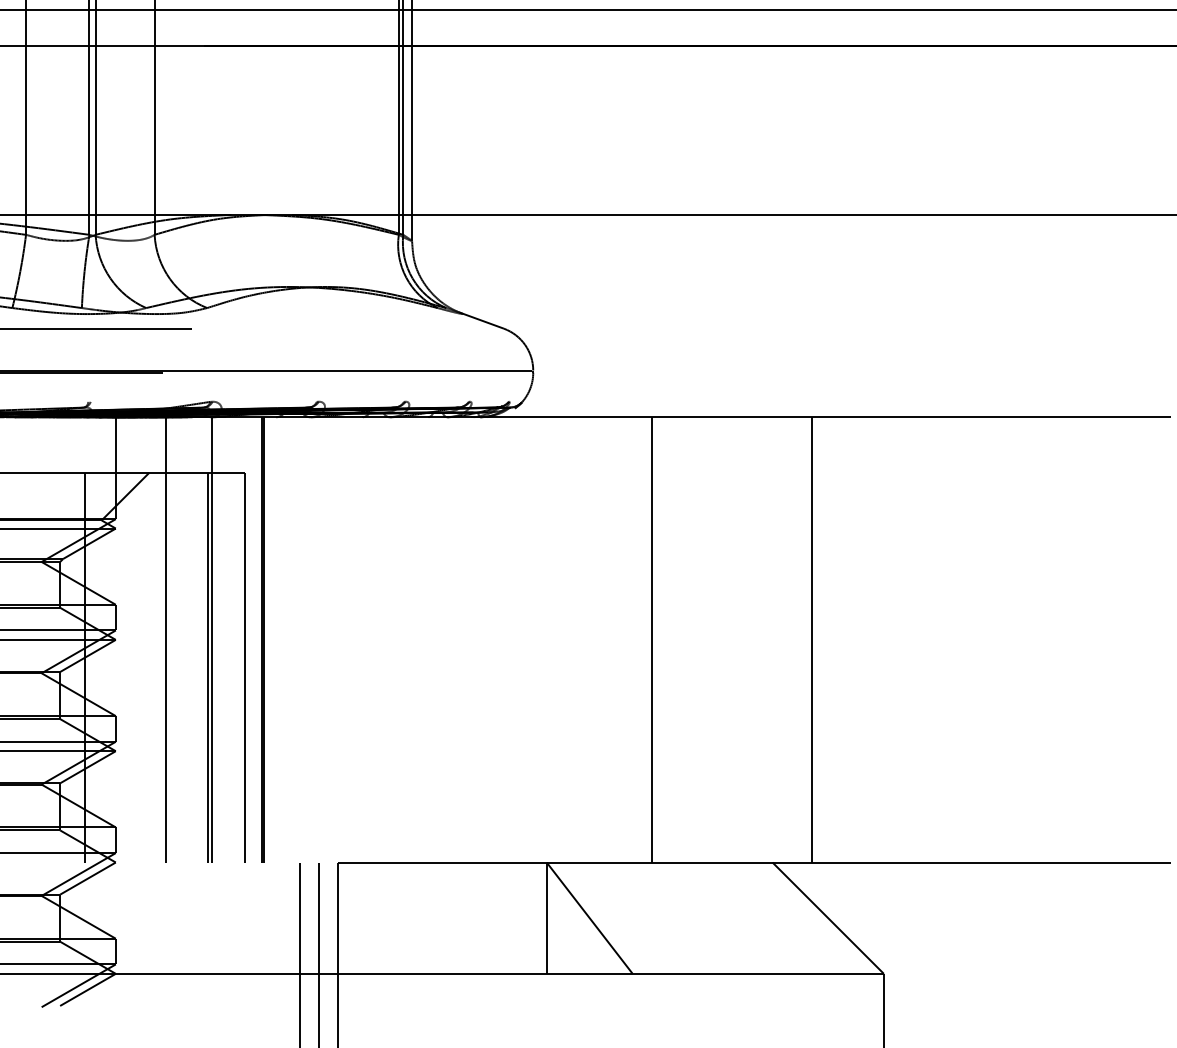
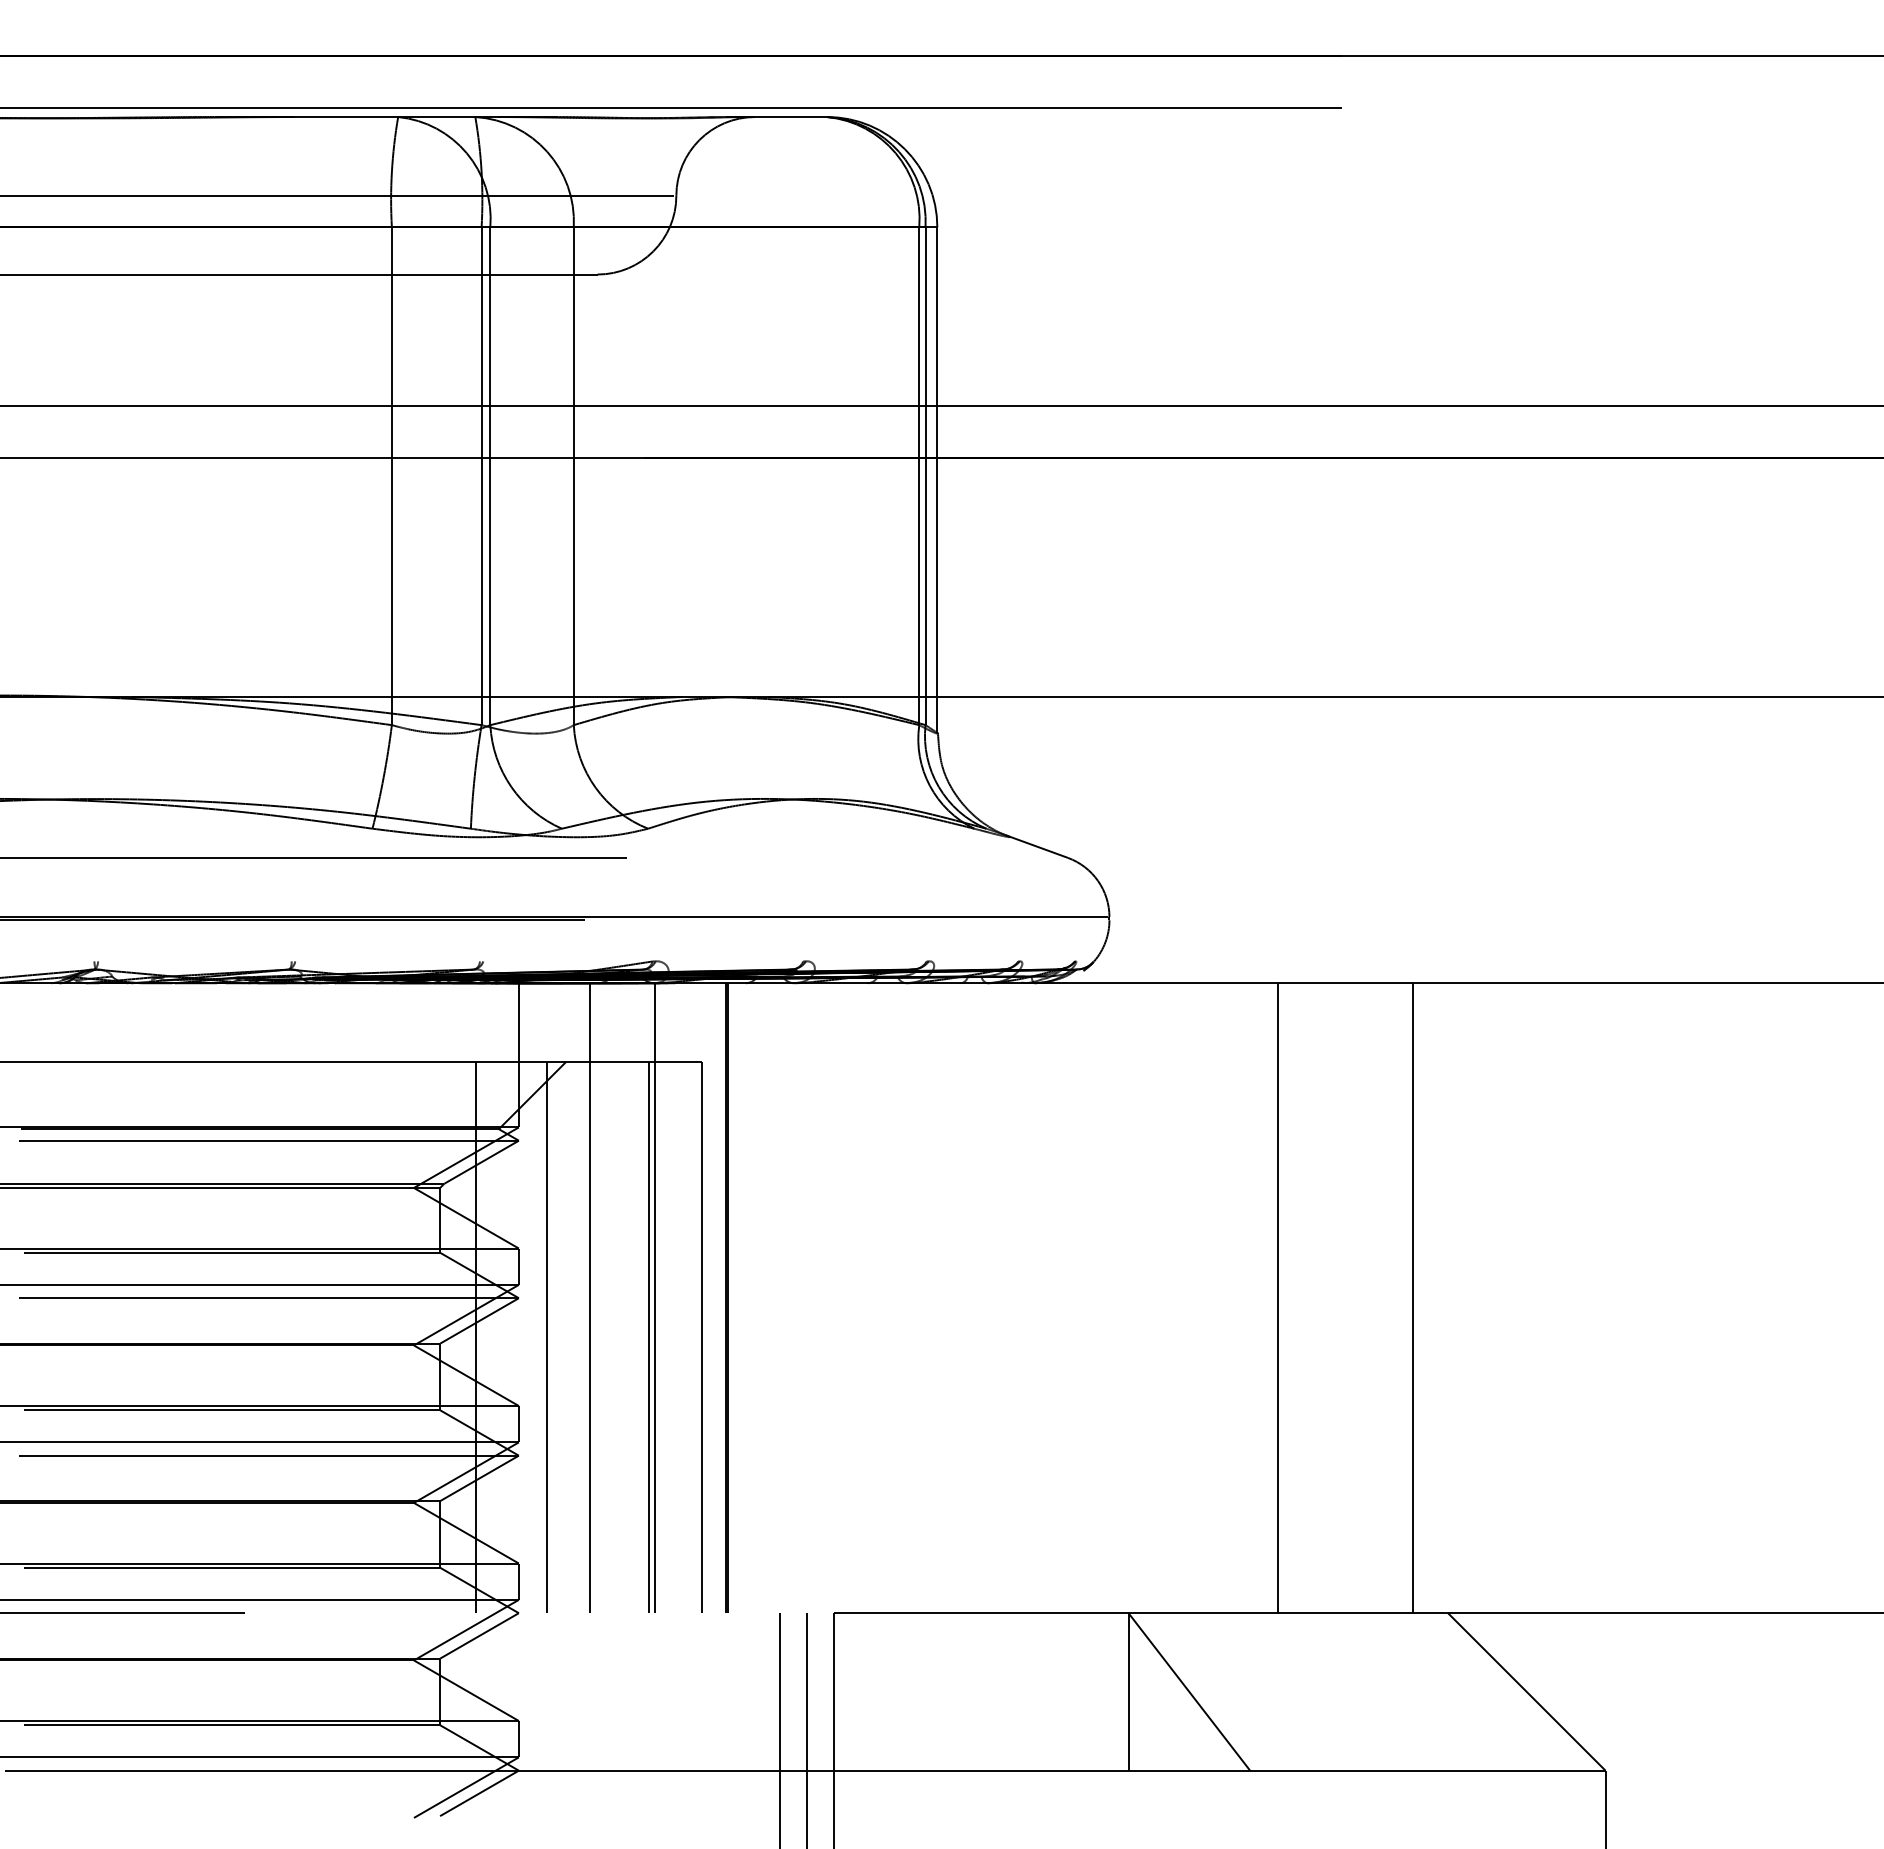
line: (812, 640) -> (1412, 1298), moved
line: (136, 667) -> (547, 1337), added

